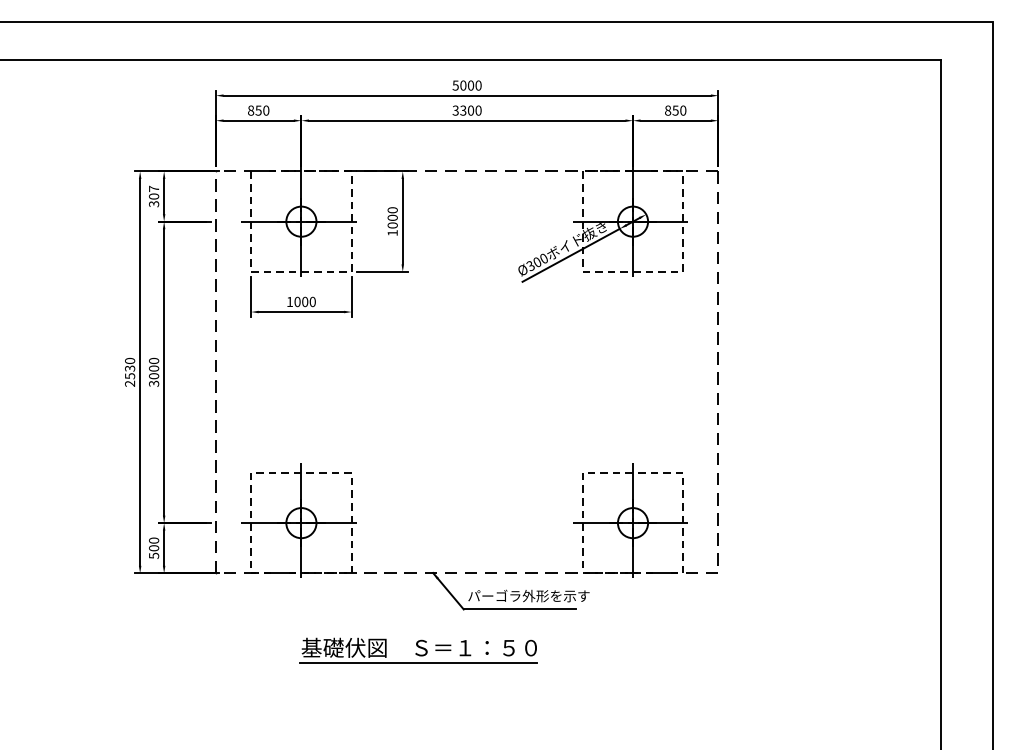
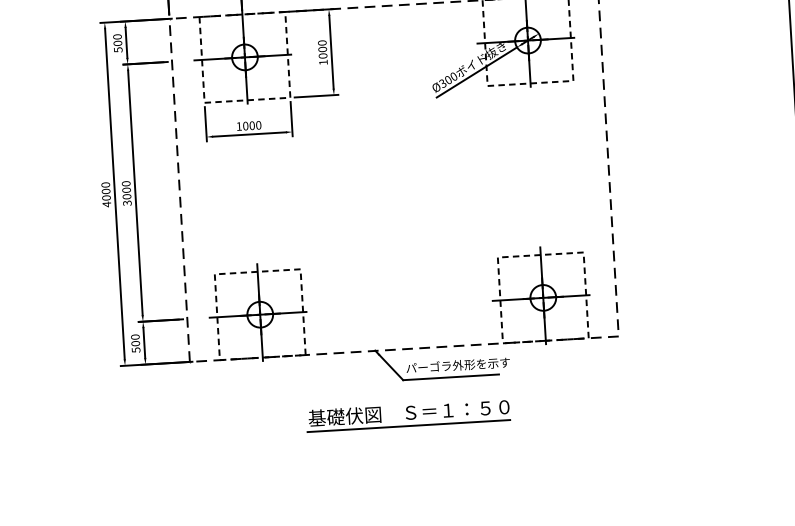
text: (154, 195) -> (118, 42), 307 -> 500
text: (130, 376) -> (106, 198), 2530 -> 4000
part: (418, 650) -> (408, 415), moved

